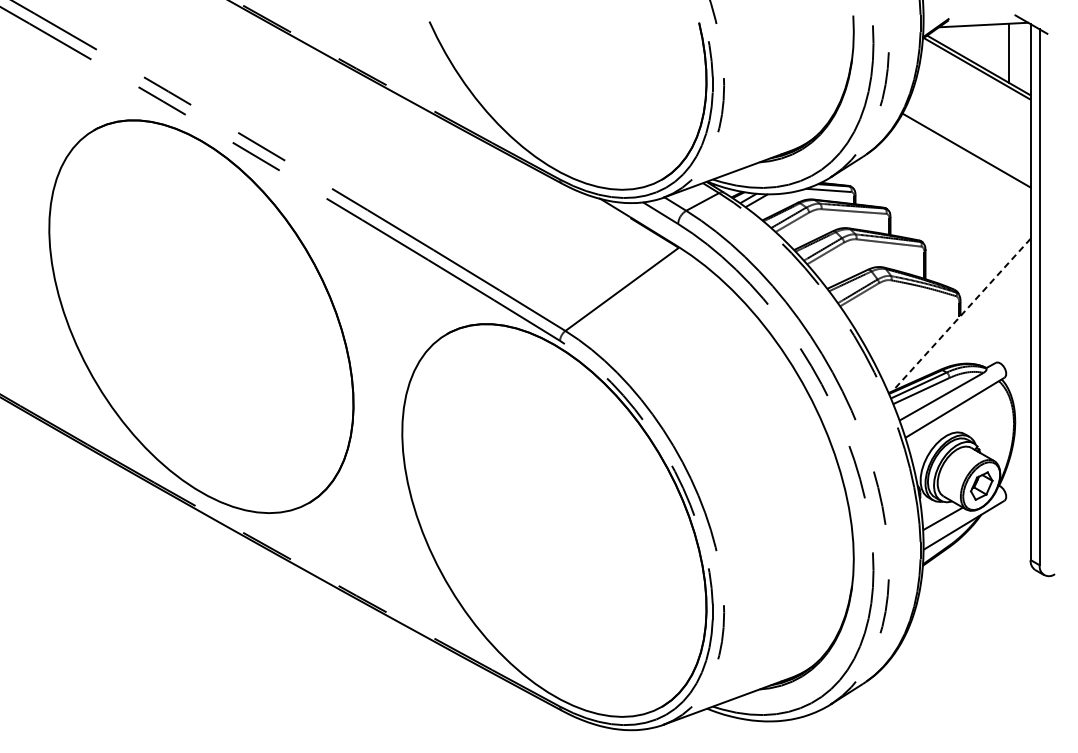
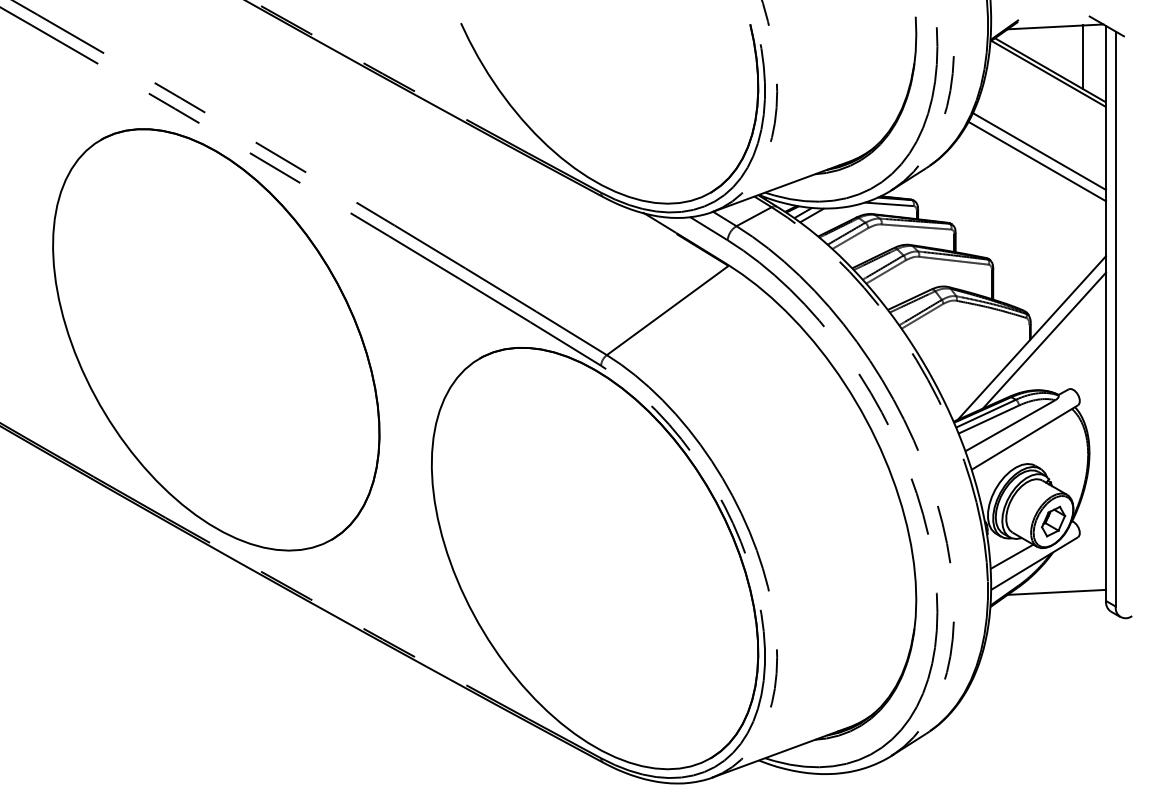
line: (968, 141) -> (1039, 151), added
line: (961, 315) -> (1031, 338), dashed -> solid
line: (973, 317) -> (1044, 340), added
line: (984, 551) -> (1056, 591), added

